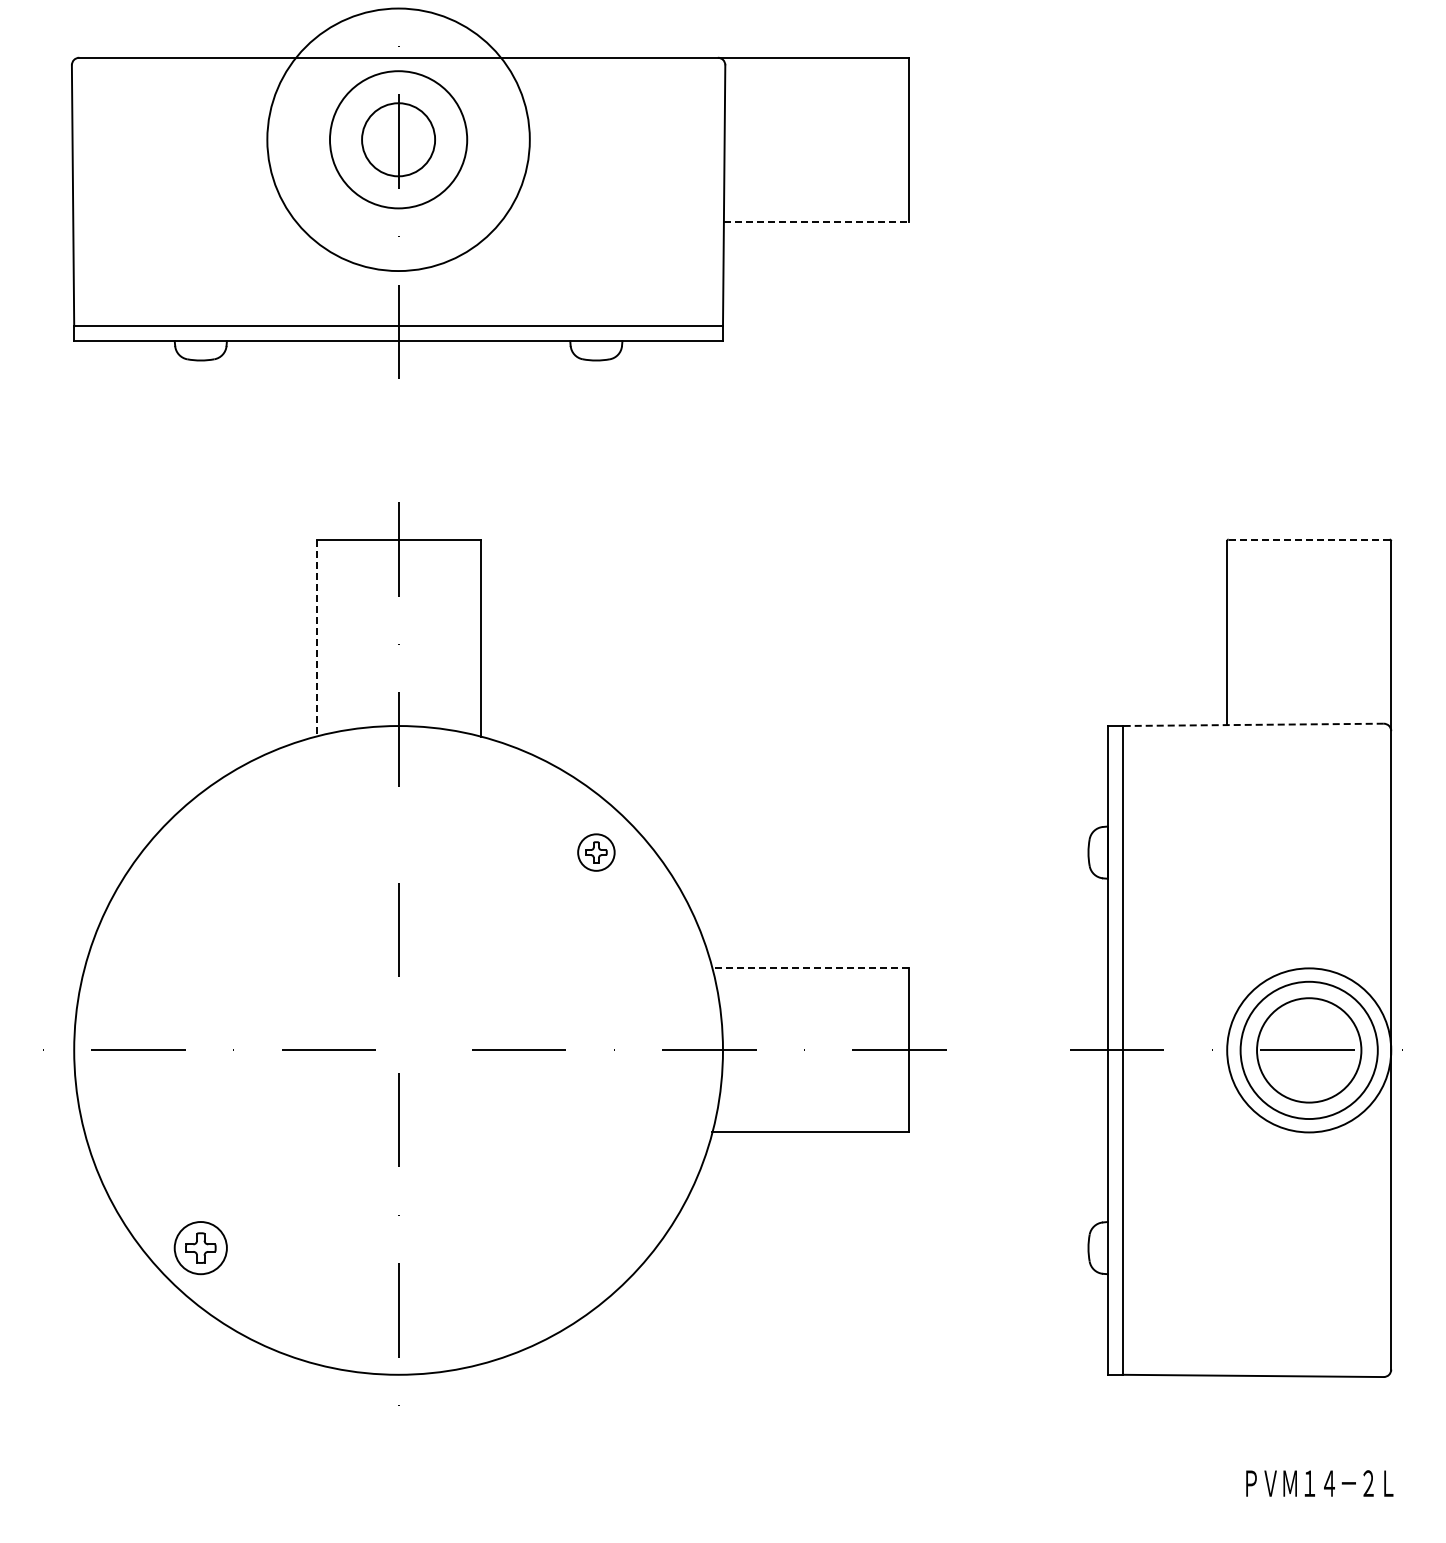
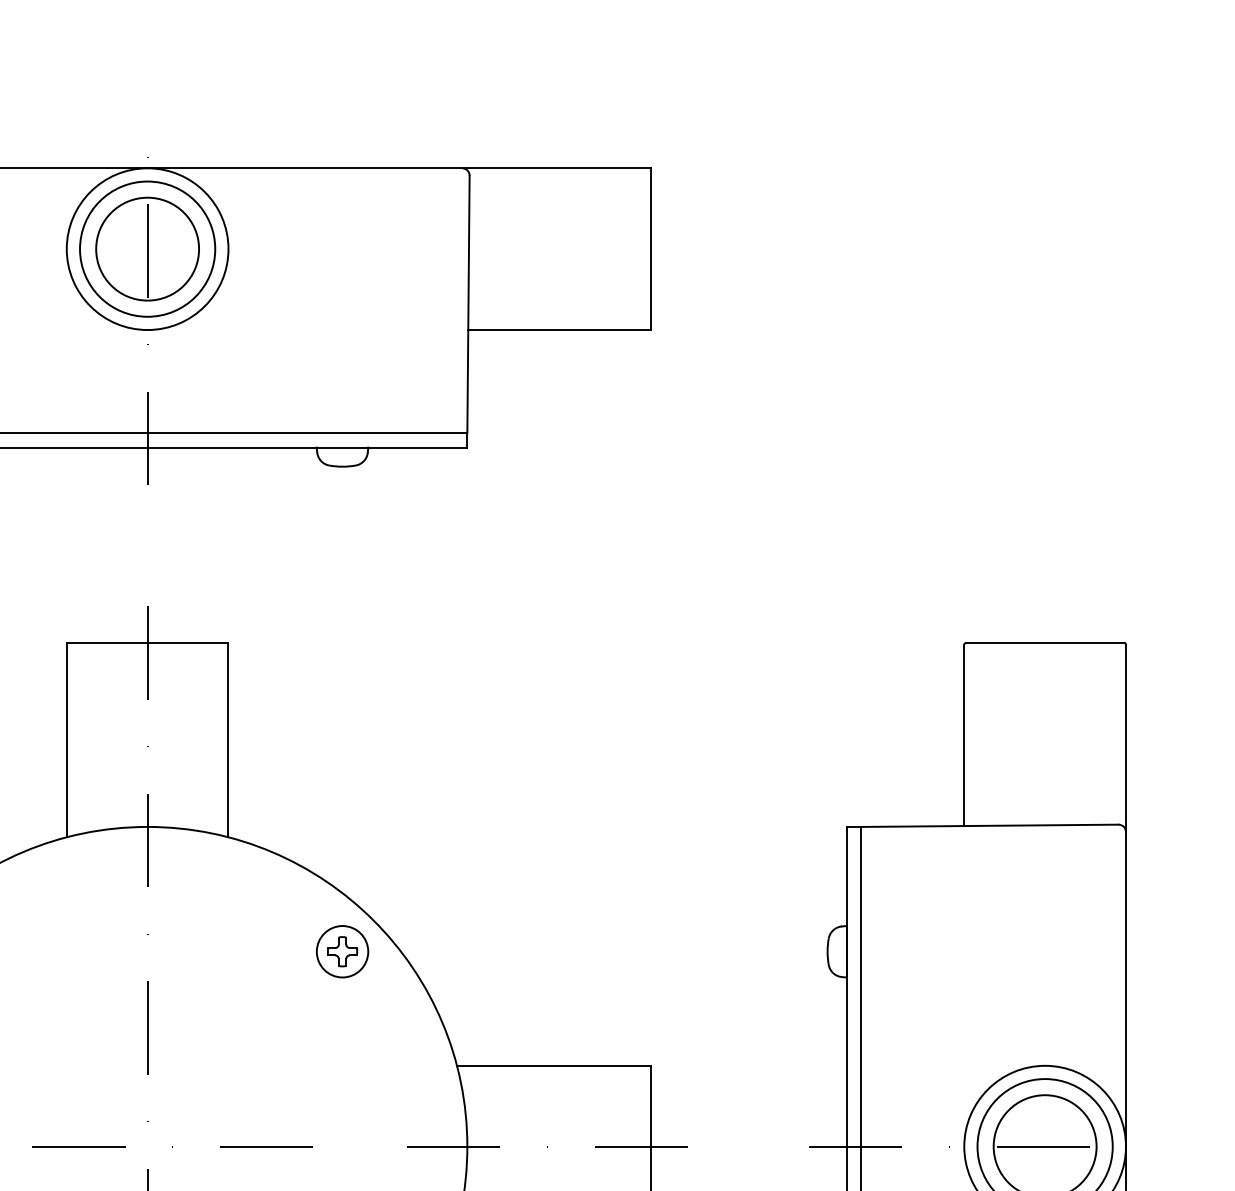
circle: (398, 139) -> (147, 248), size x0.62
circle: (398, 139) -> (147, 248), size x1.43
line: (816, 221) -> (559, 329), dashed -> solid
line: (1309, 539) -> (1045, 643), dashed -> solid
line: (316, 638) -> (66, 740), dashed -> solid
line: (1252, 724) -> (989, 825), dashed -> solid
part: (596, 852) -> (342, 951), size x1.43
line: (810, 968) -> (553, 1065), dashed -> solid

